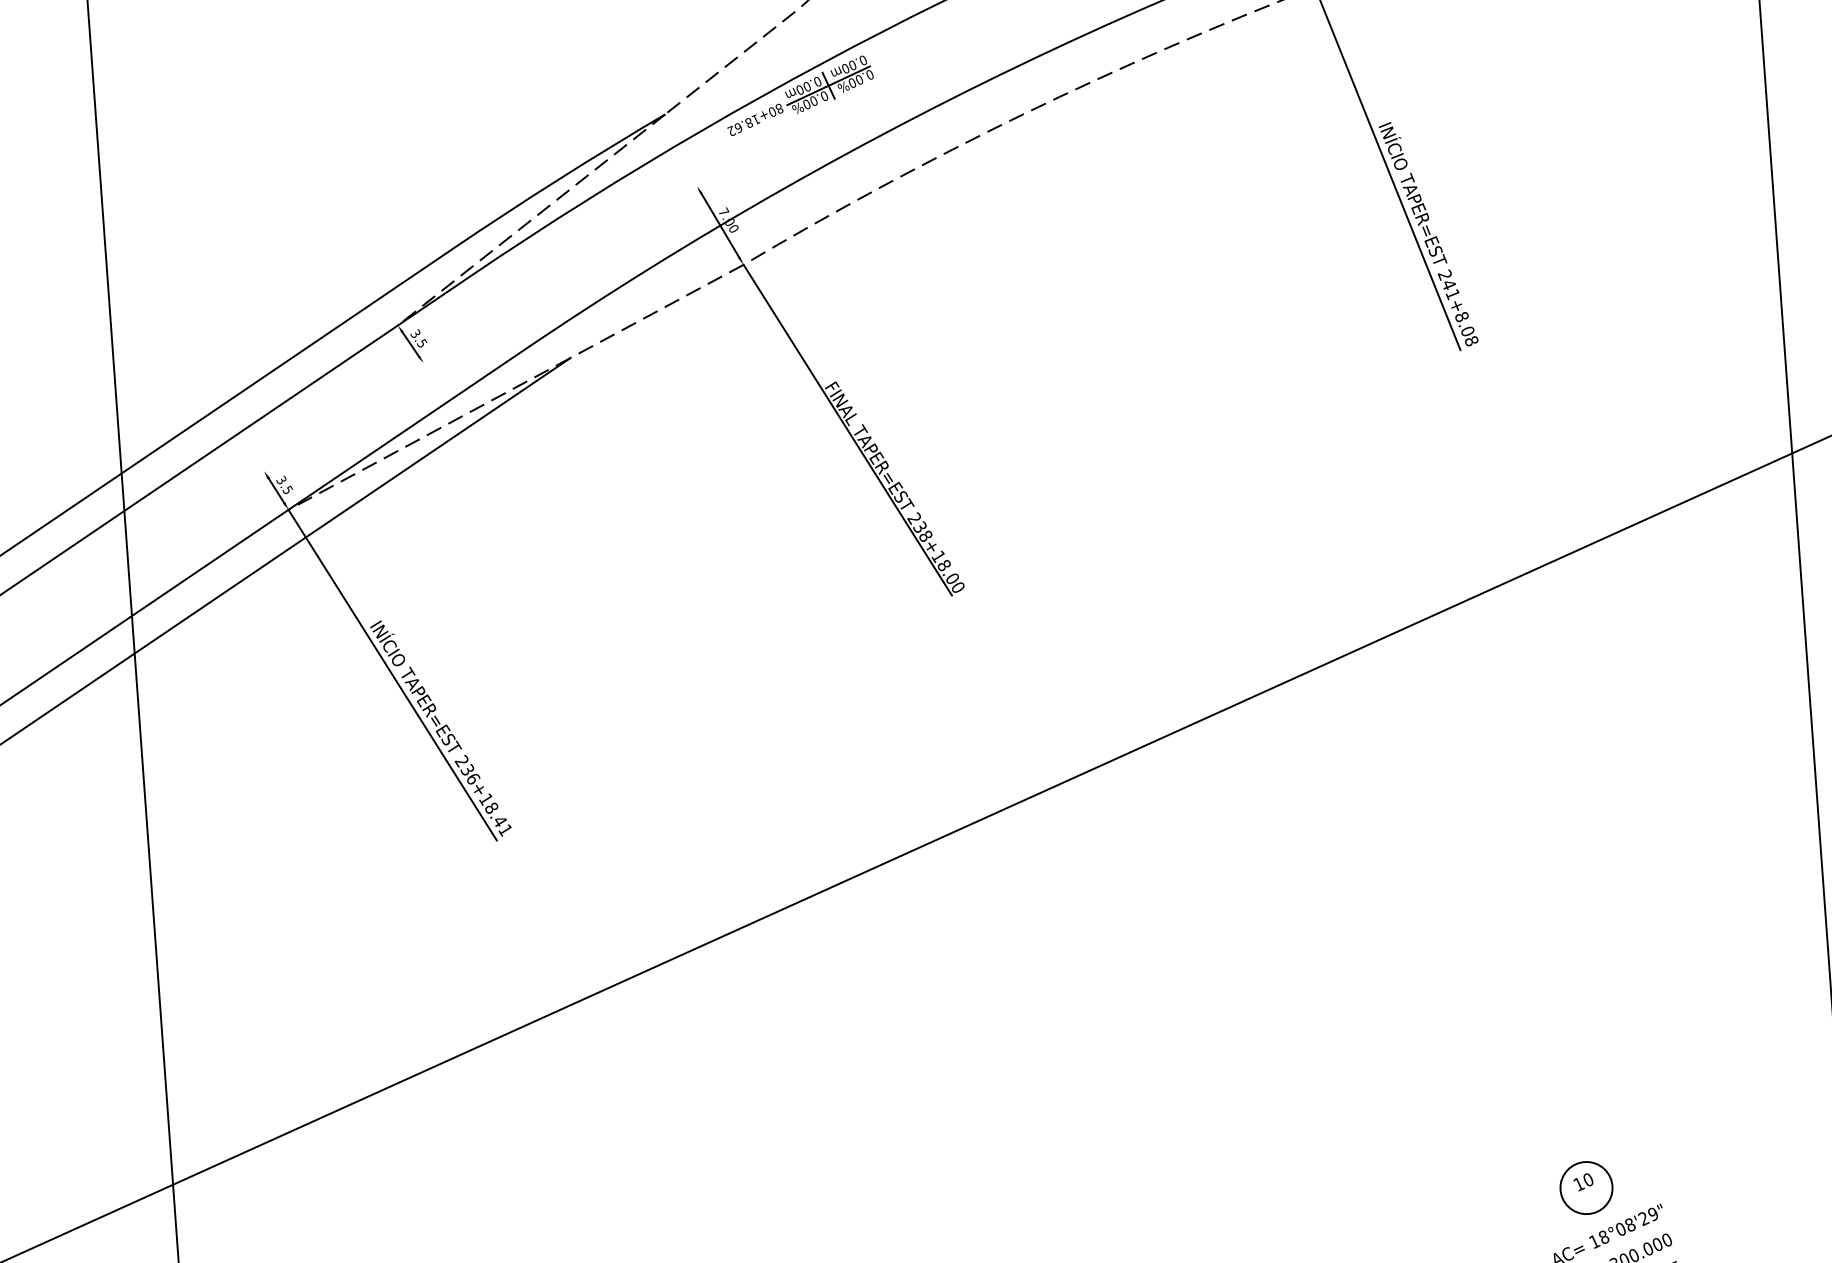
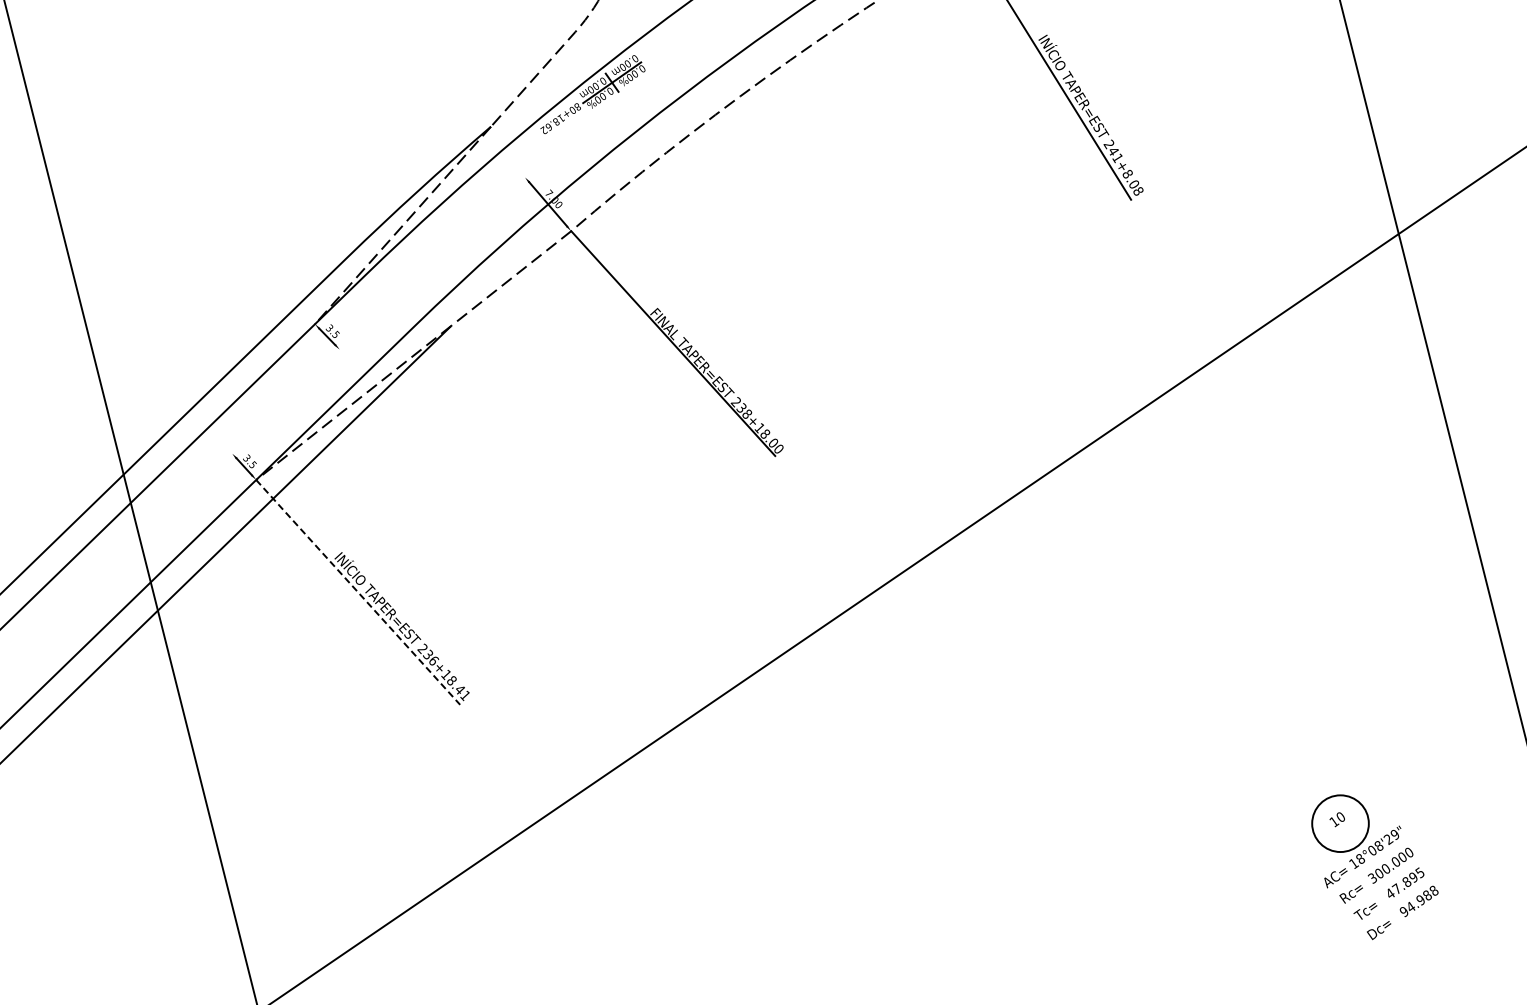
line: (393, 675) -> (358, 592), solid -> dashed
circle: (1586, 1187) -> (1340, 823), size x1.4

